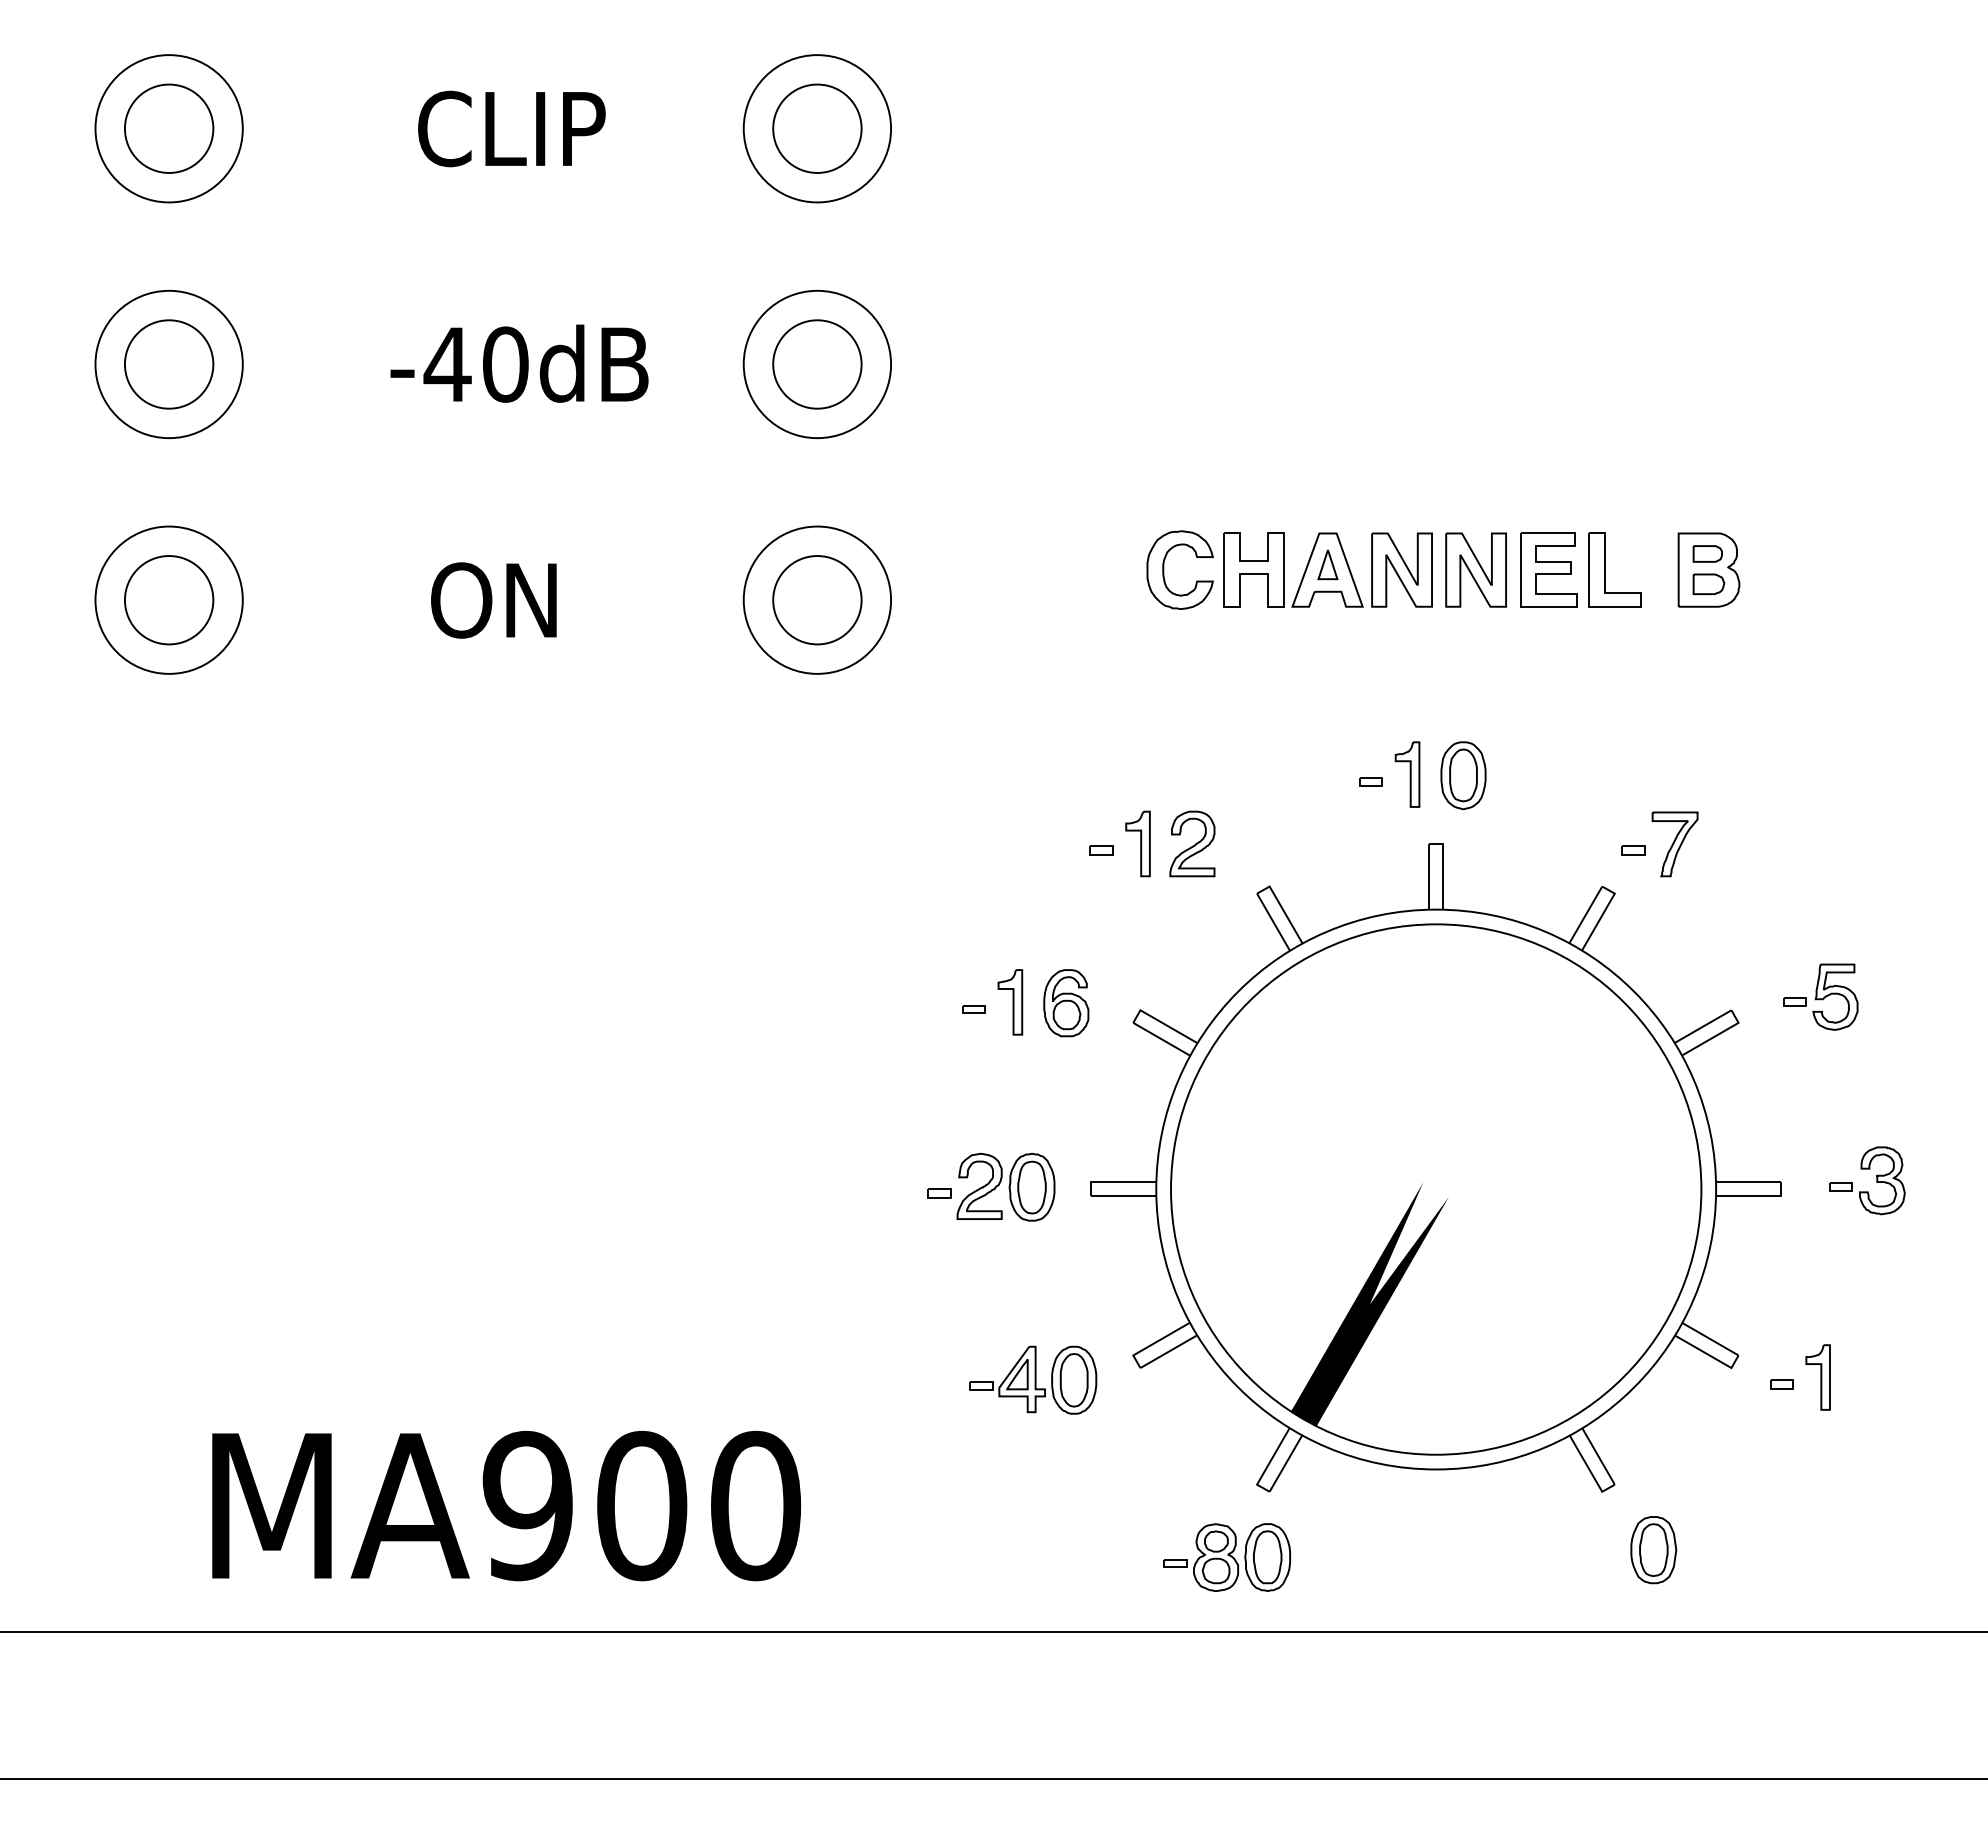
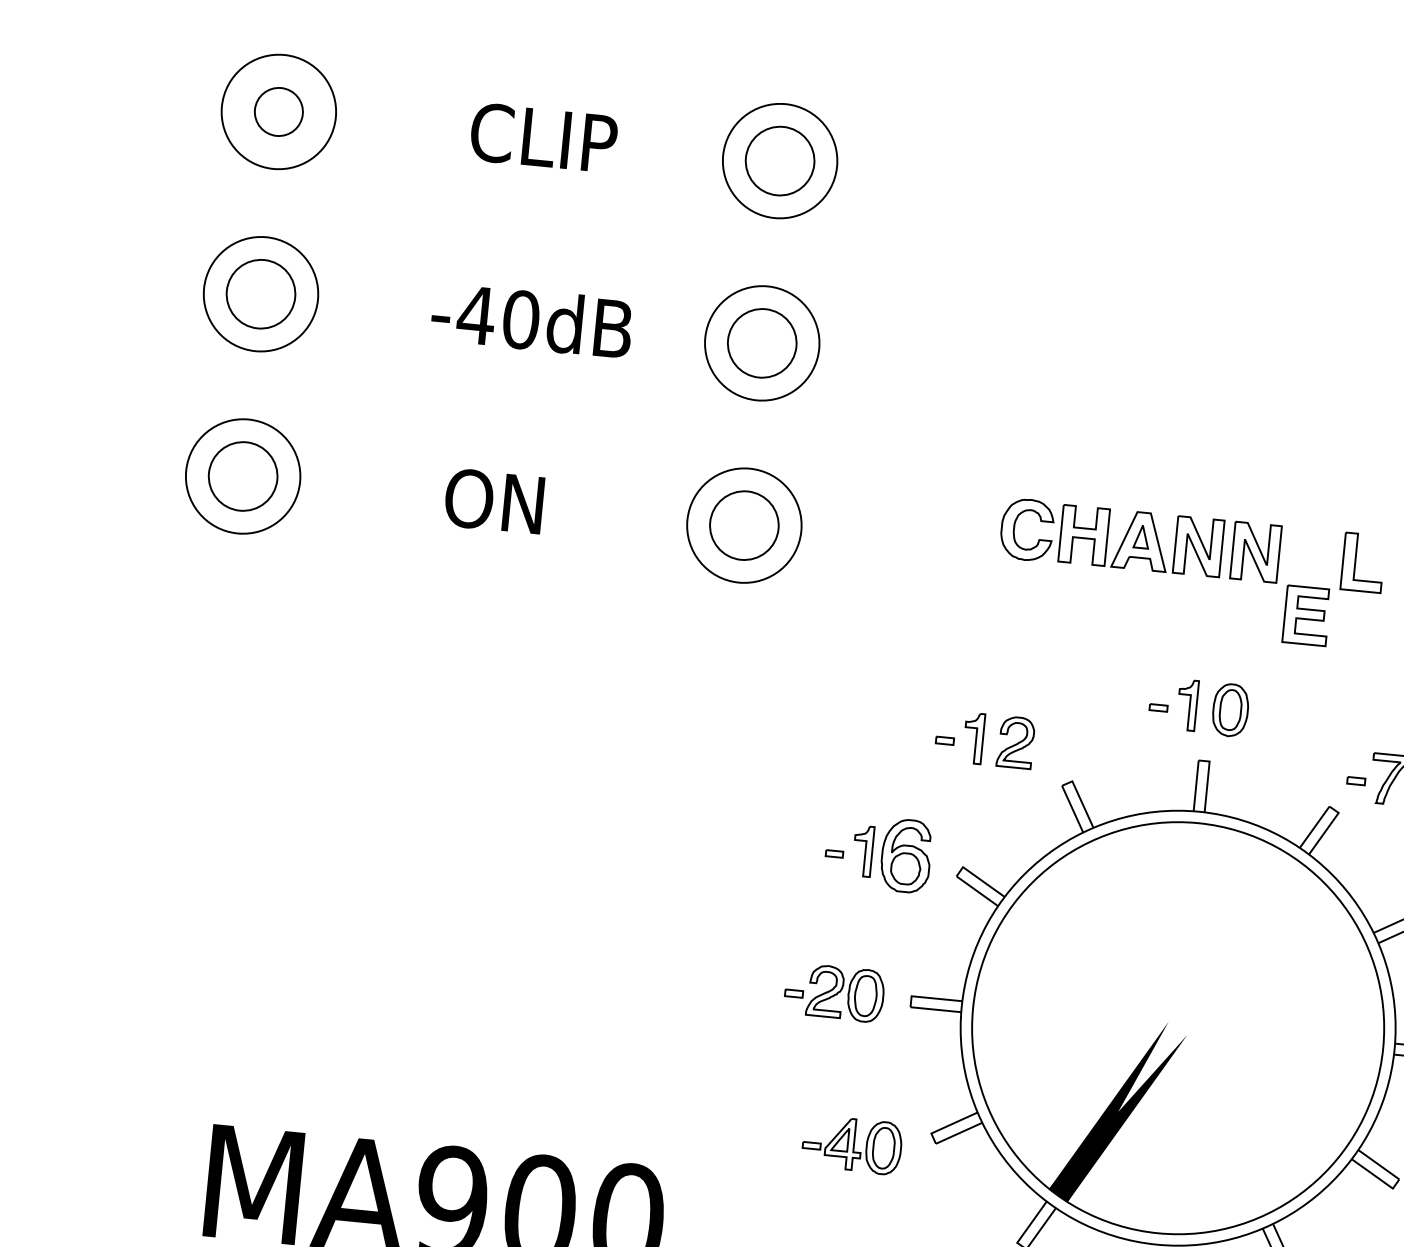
circle: (168, 128) -> (278, 111), size x0.7
part: (1548, 569) -> (1306, 615), moved
part: (1066, 1003) -> (906, 856), size x1.4

